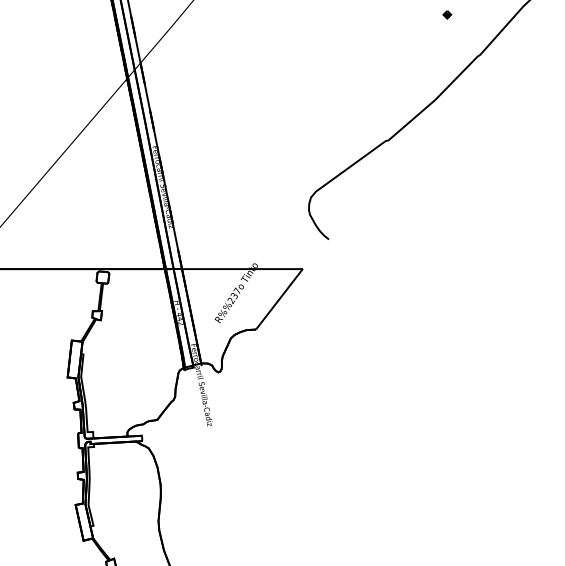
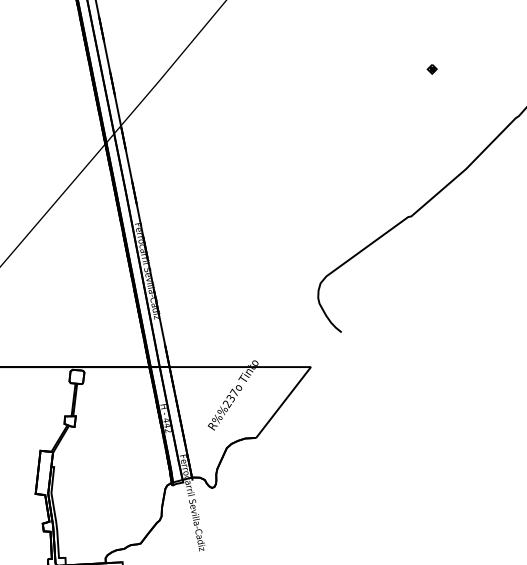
part: (447, 14) -> (432, 68), moved

